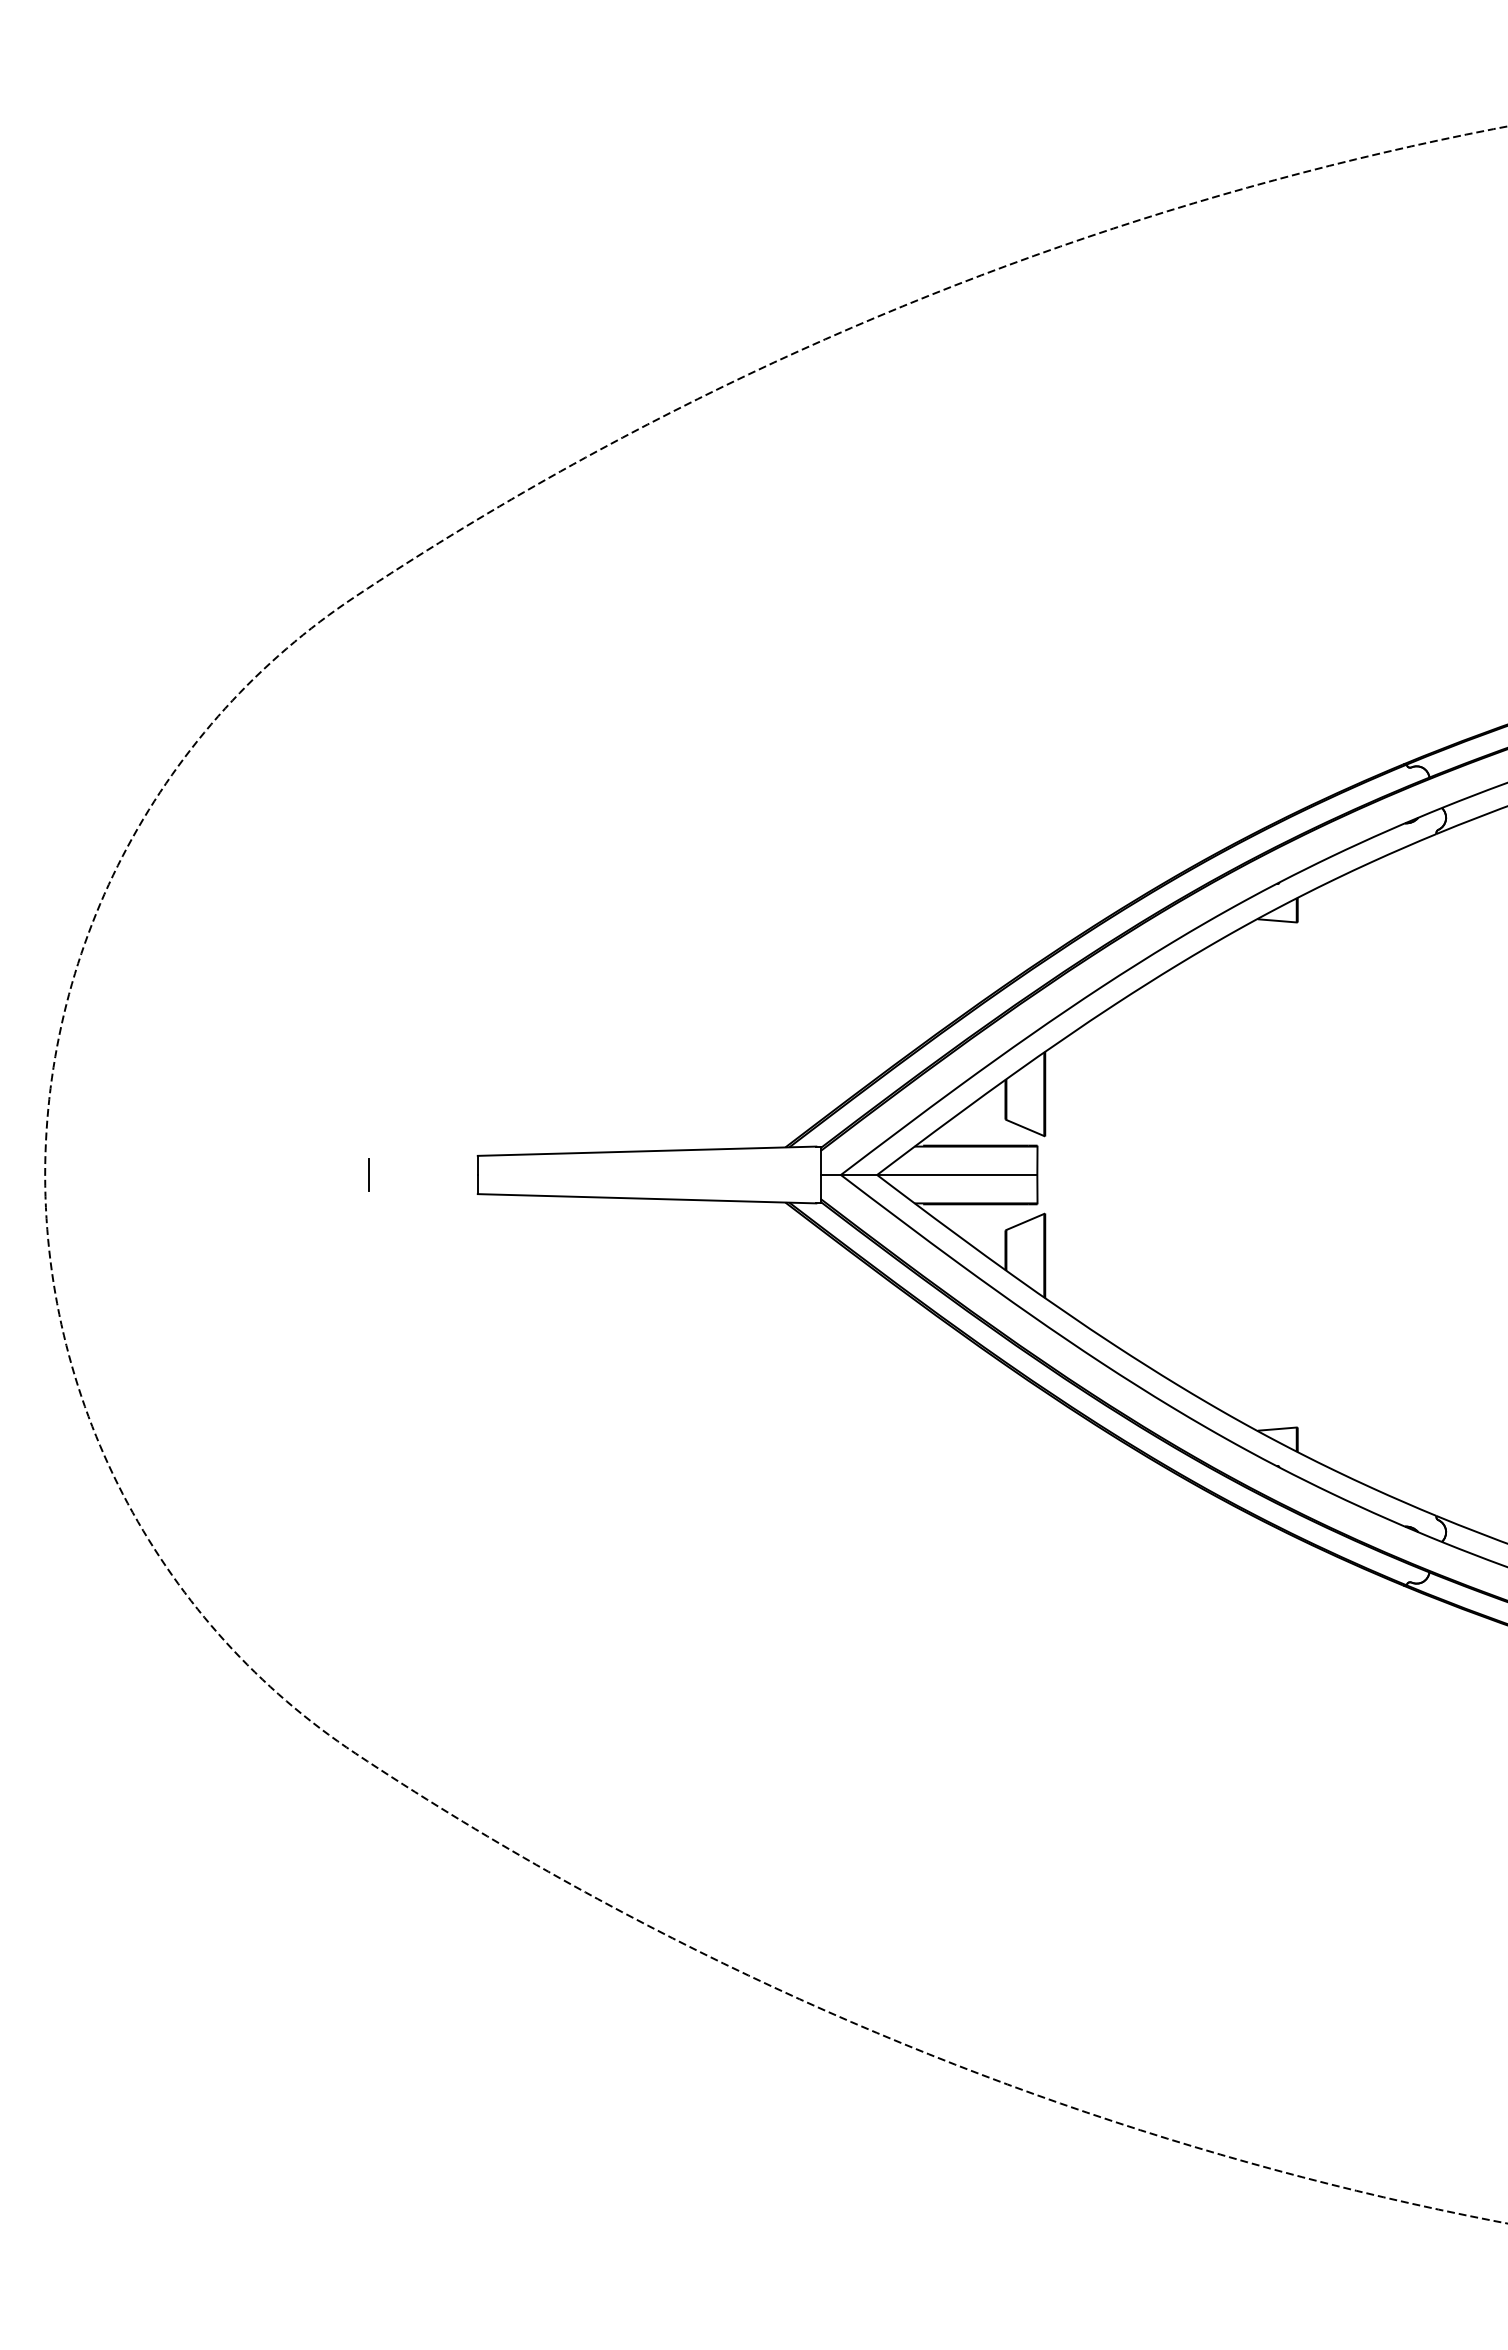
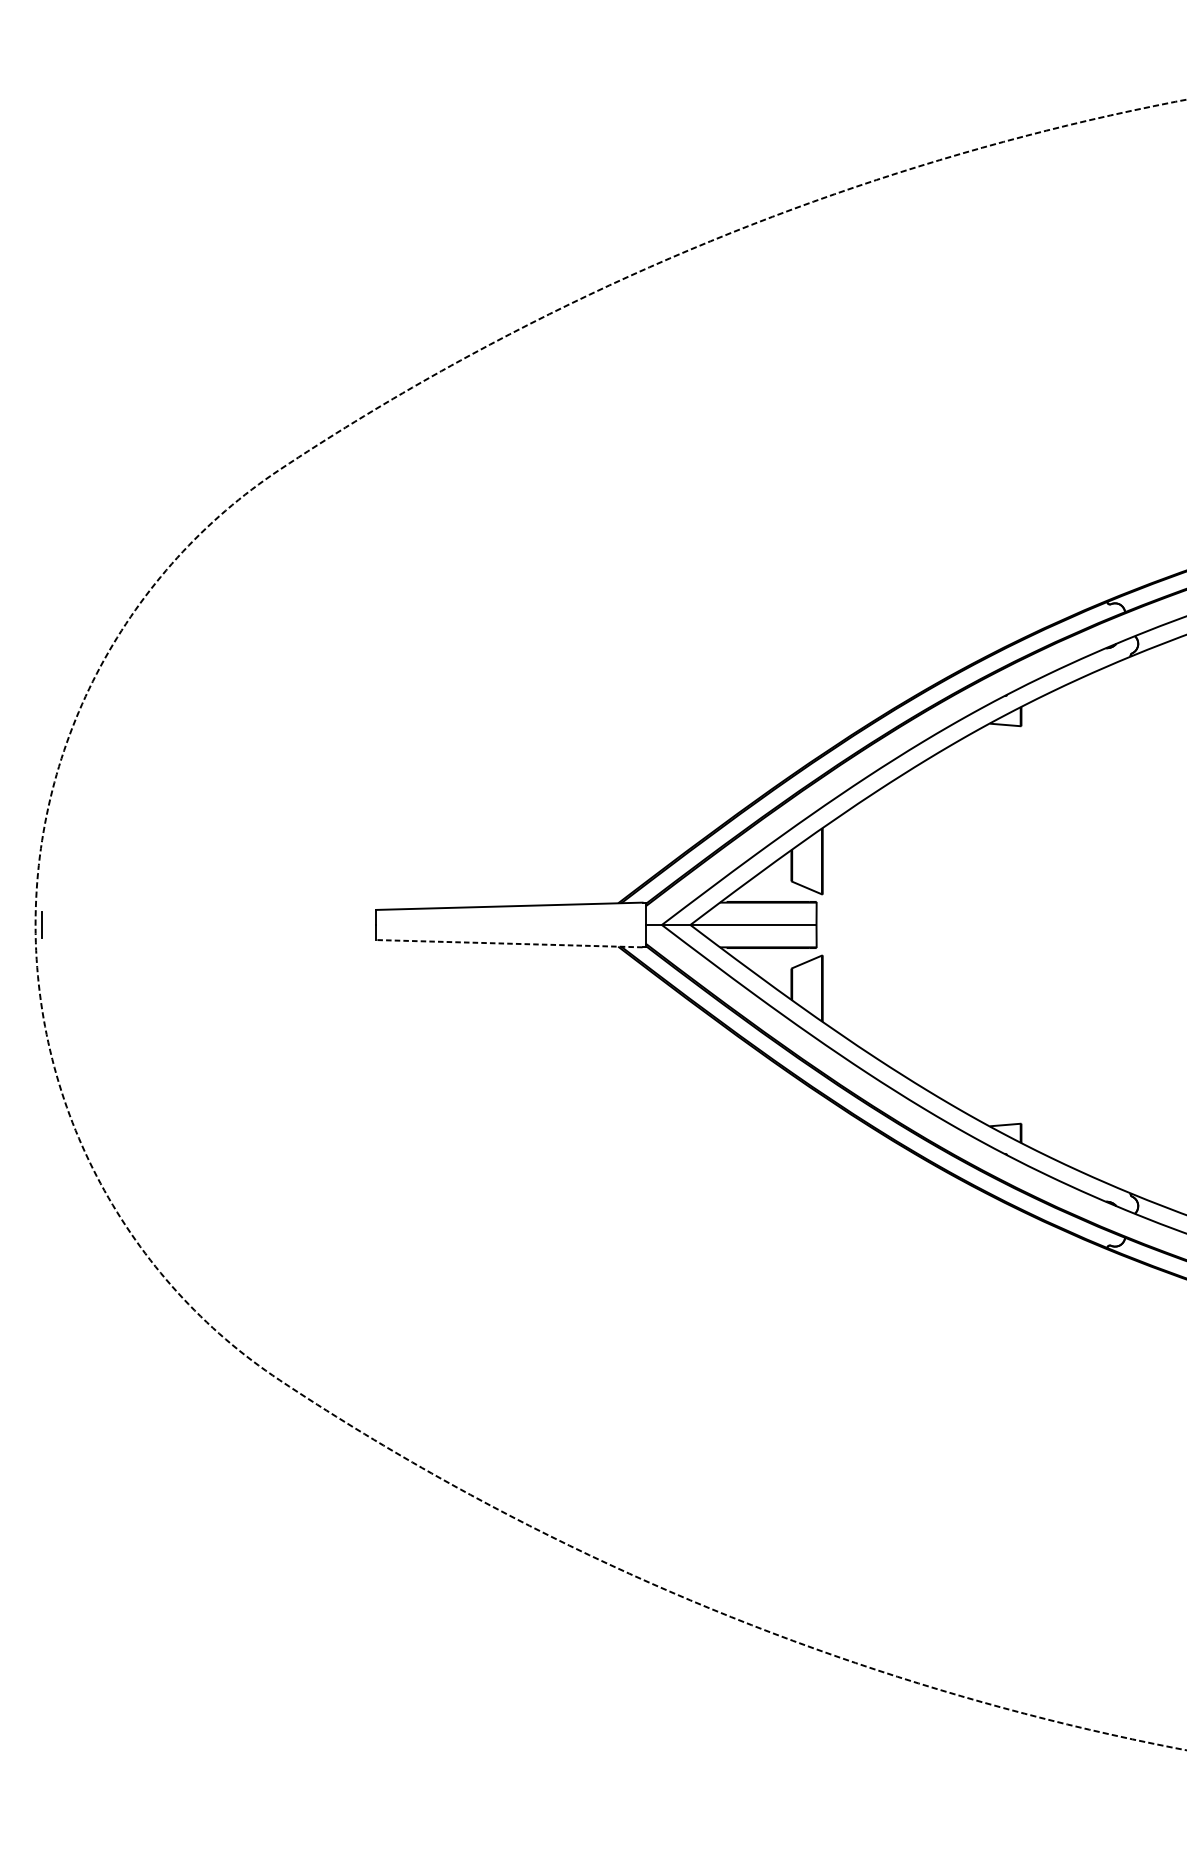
line: (368, 1174) -> (41, 924), moved
line: (646, 1198) -> (508, 943), solid -> dashed

